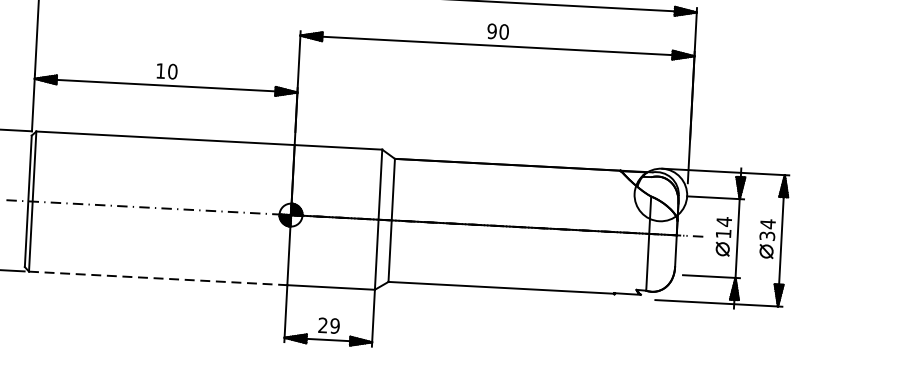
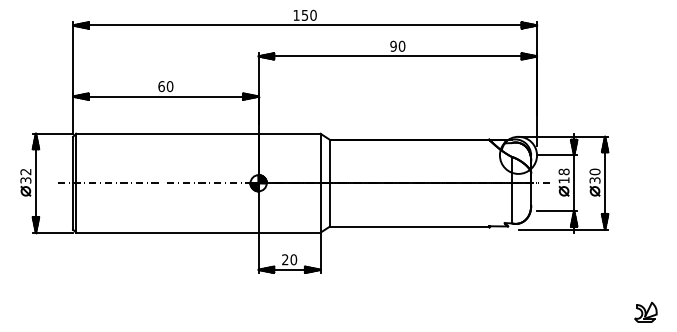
text: (160, 70) -> (161, 86), 10 -> 60
text: (723, 221) -> (563, 171), 14 -> 18
text: (767, 223) -> (594, 171), 34 -> 30
line: (158, 278) -> (167, 232), dashed -> solid
text: (334, 325) -> (293, 259), 29 -> 20

